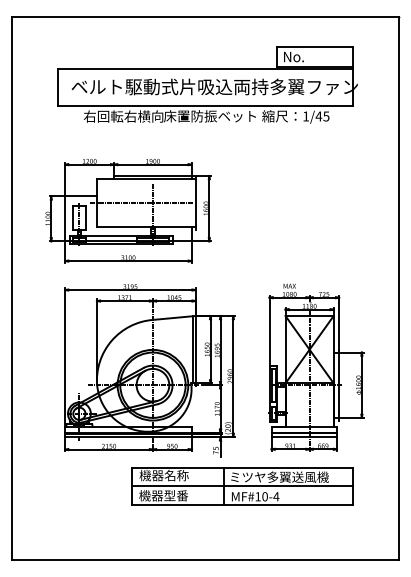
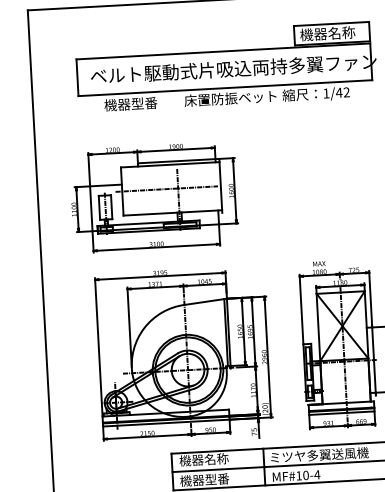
text: (310, 56) -> (327, 33), No. -> 機器名称
text: (123, 116) -> (144, 103), 右回転右横向 -> 機器型番
text: (326, 116) -> (346, 92), 1/45 -> 1/42

